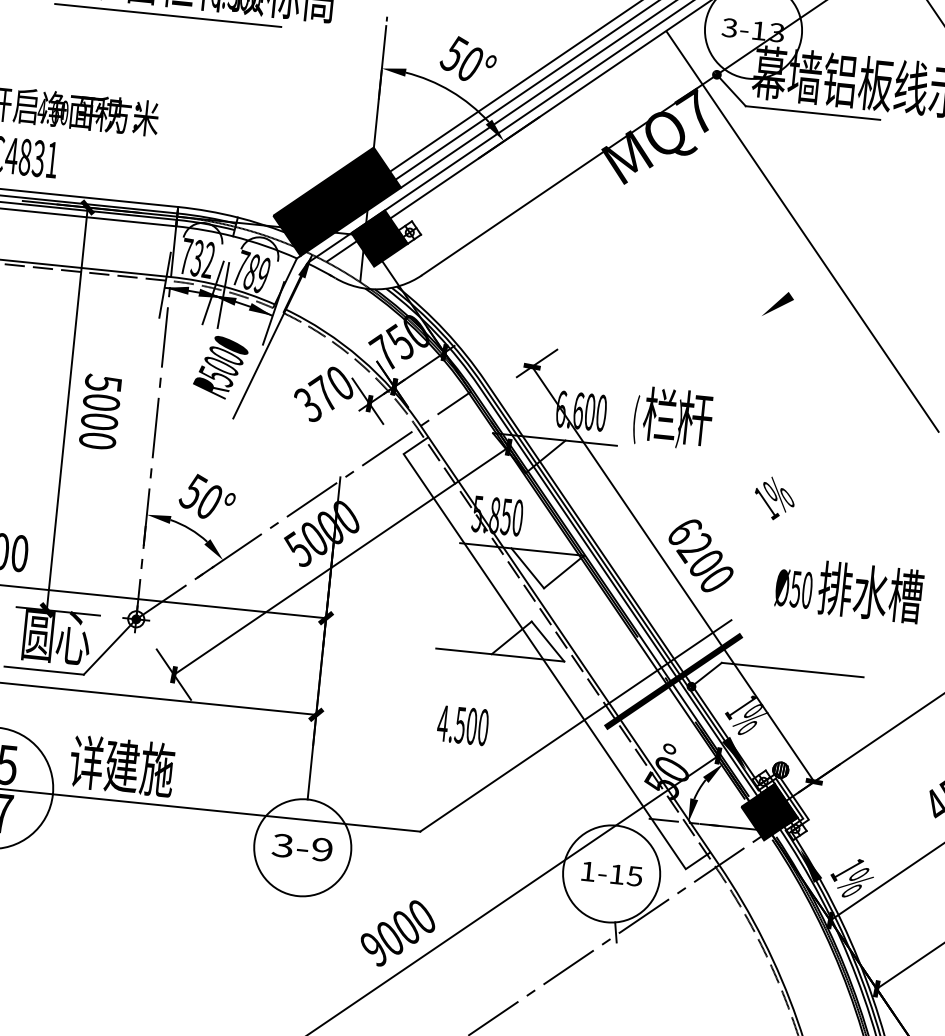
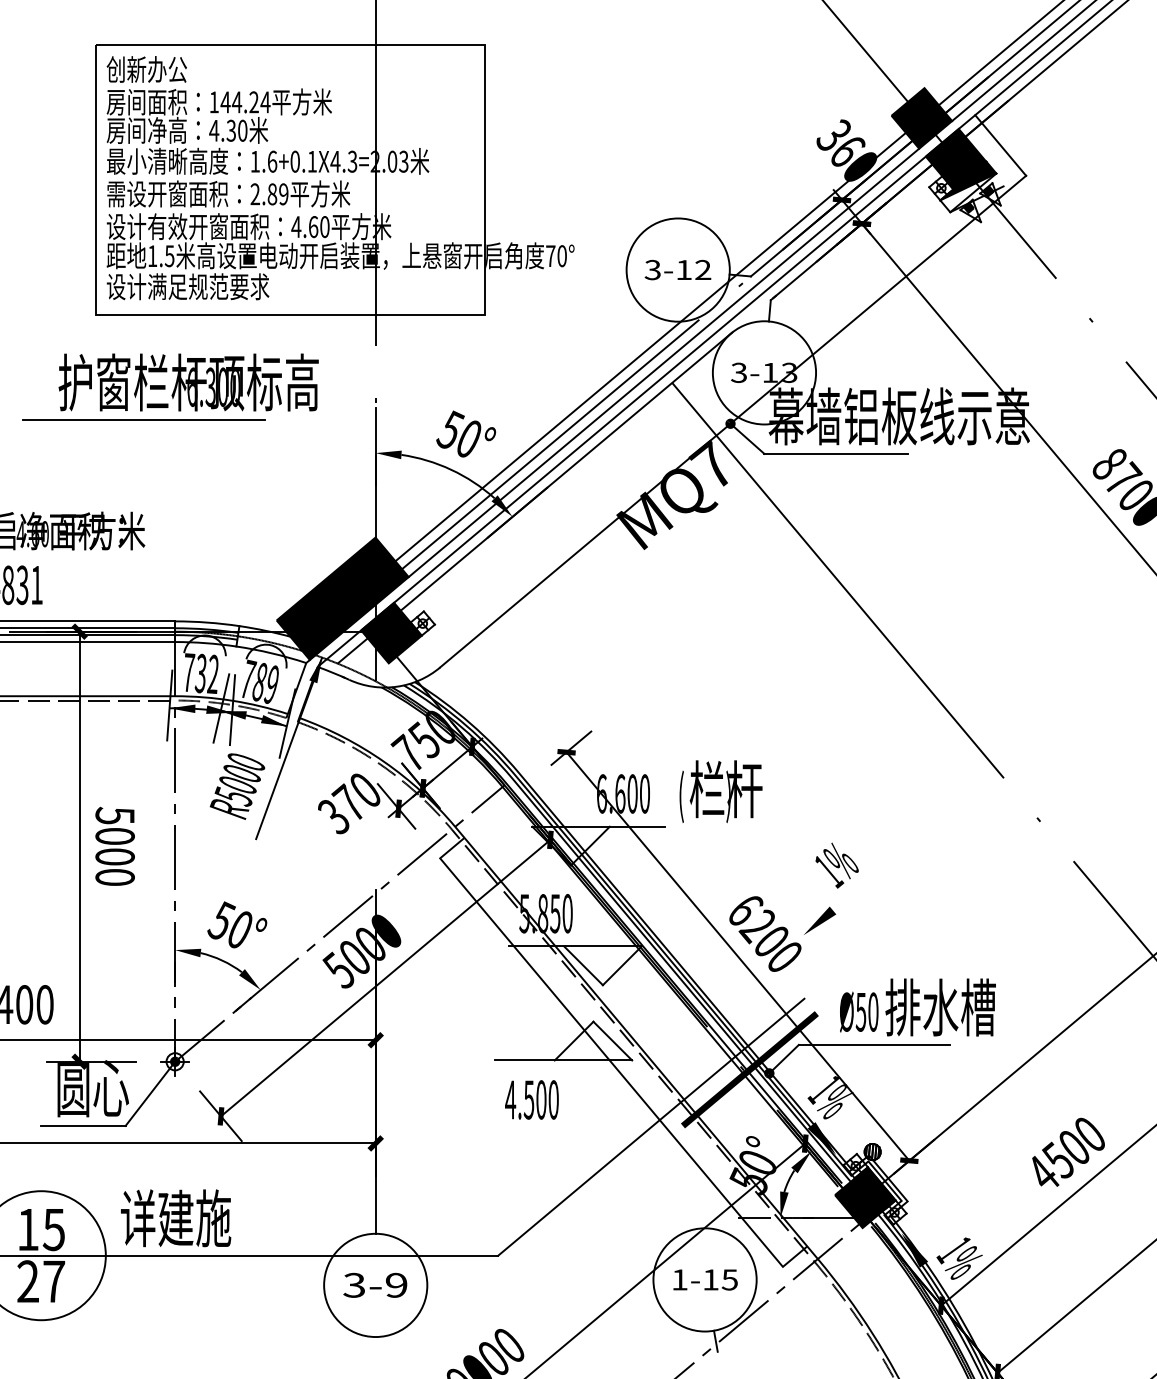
line: (778, 304) -> (820, 920), moved
text: (848, 590) -> (917, 1007), moved
text: (462, 725) -> (531, 1099), moved

